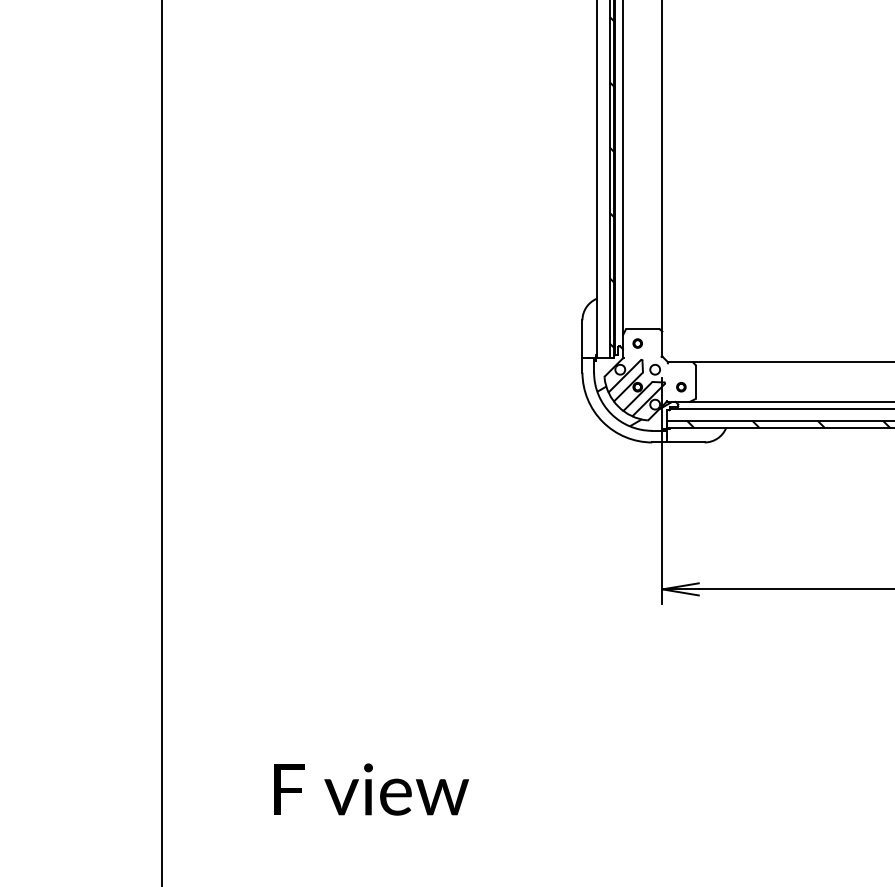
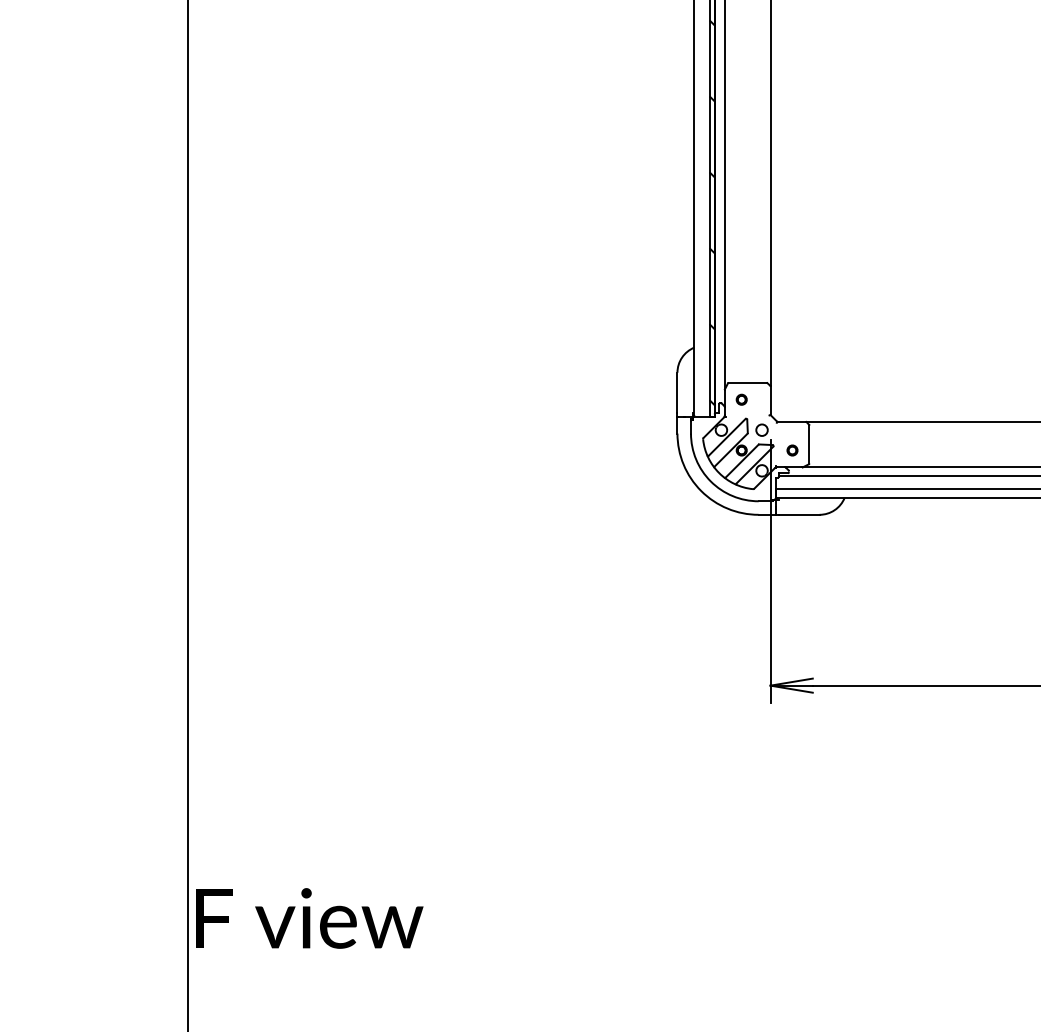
hatch: (634, 406) -> (737, 472), removed
hatch: (788, 423) -> (917, 492), removed
text: (371, 789) -> (309, 918), moved

